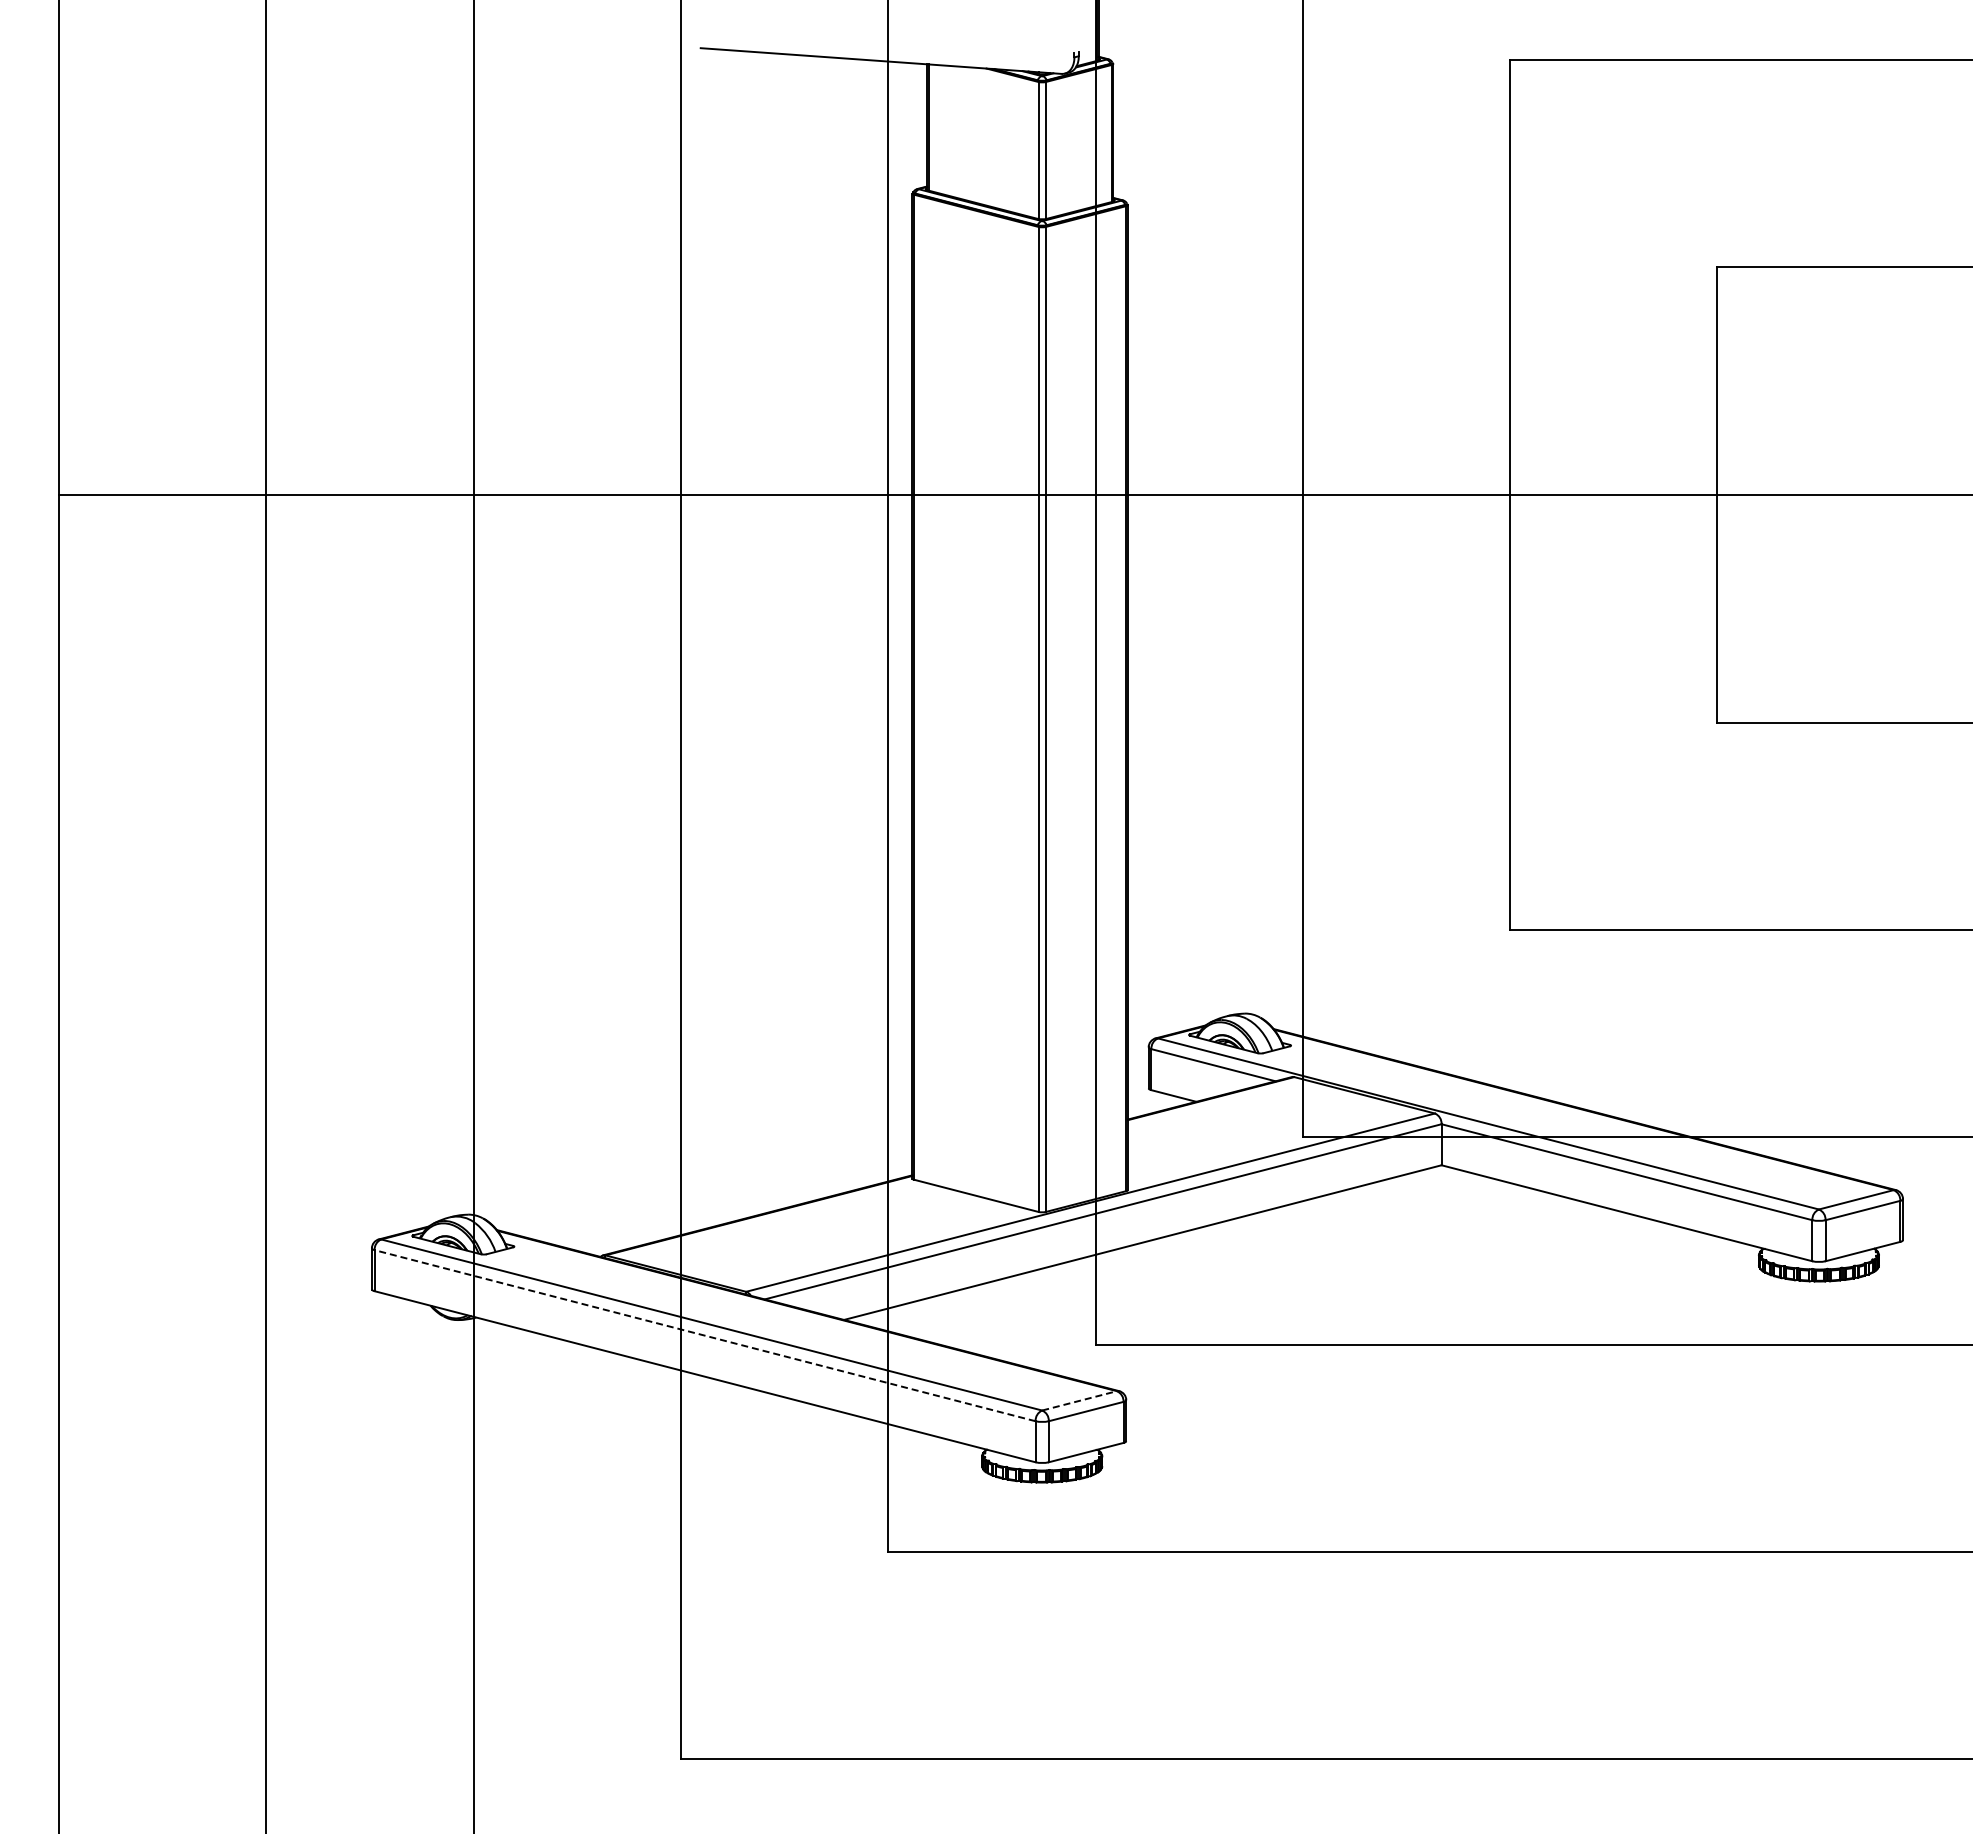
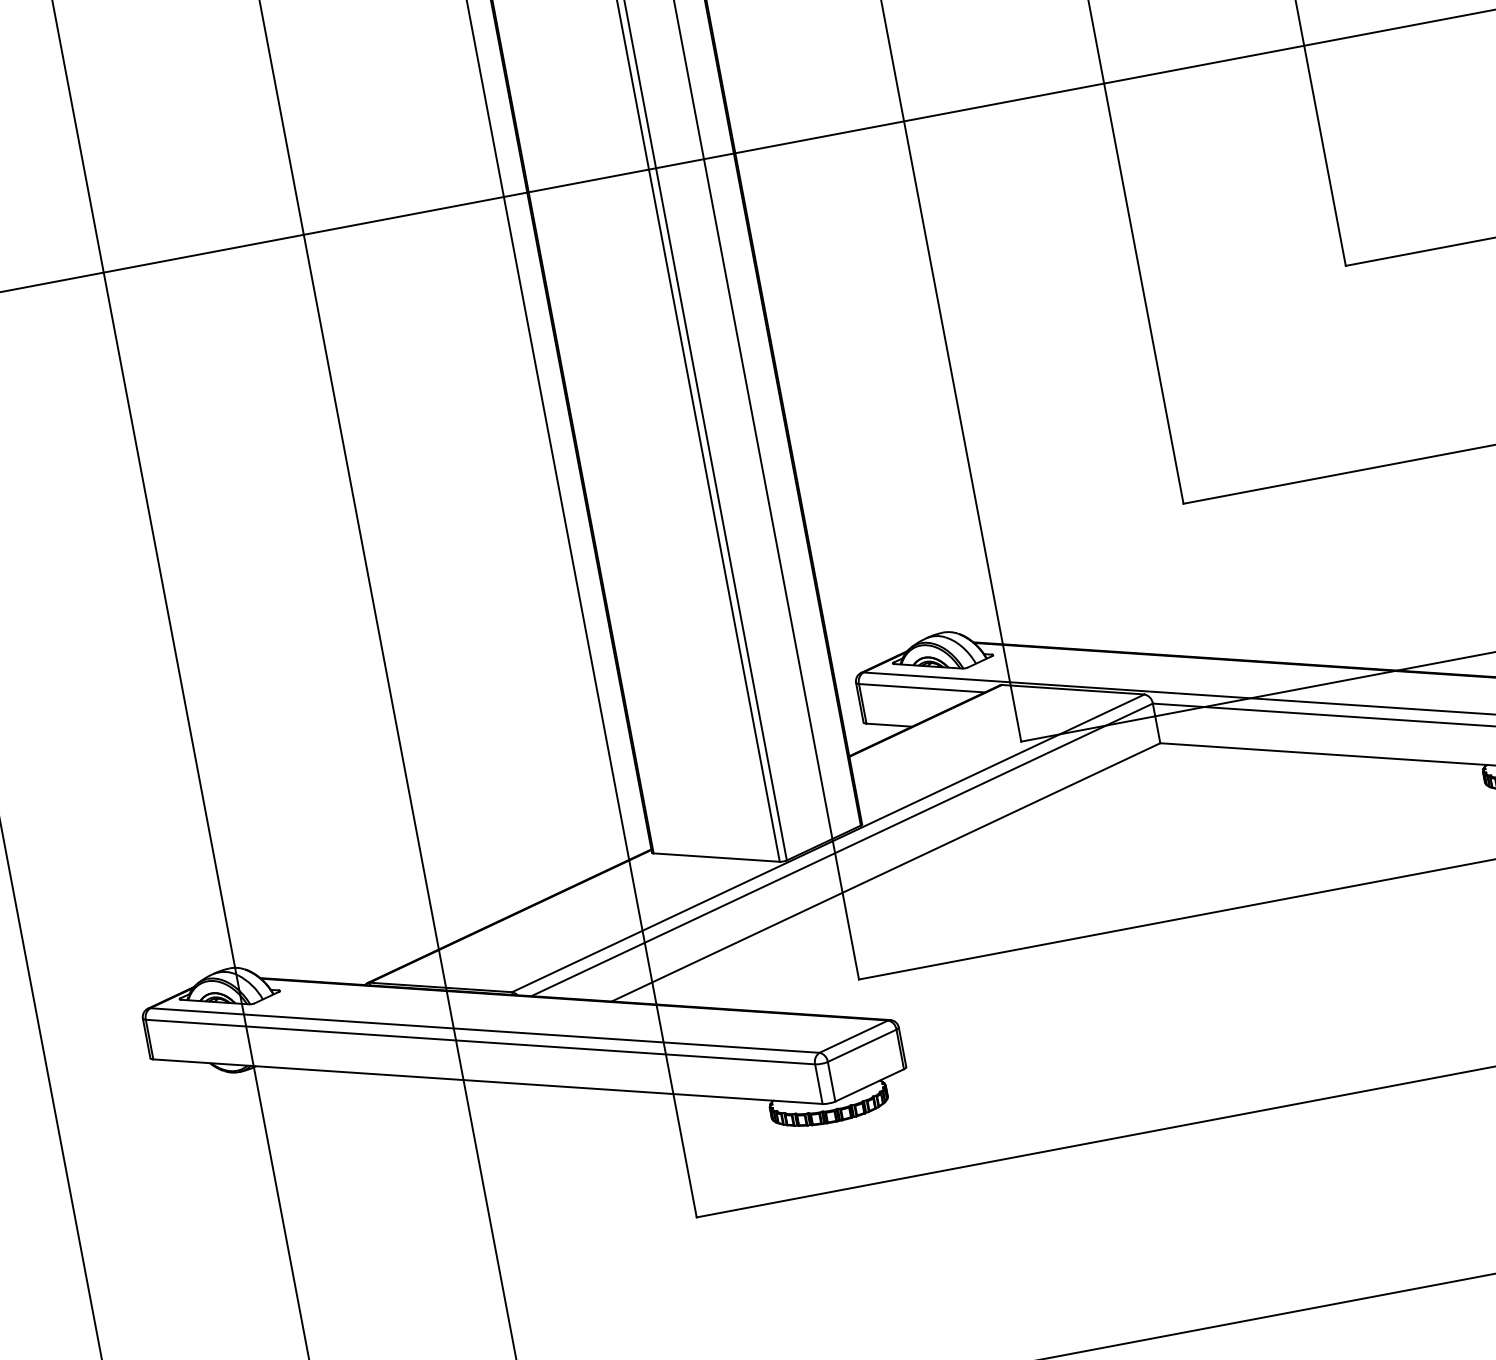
line: (704, 1335) -> (479, 1041), dashed -> solid
line: (1079, 1400) -> (853, 1036), dashed -> solid

